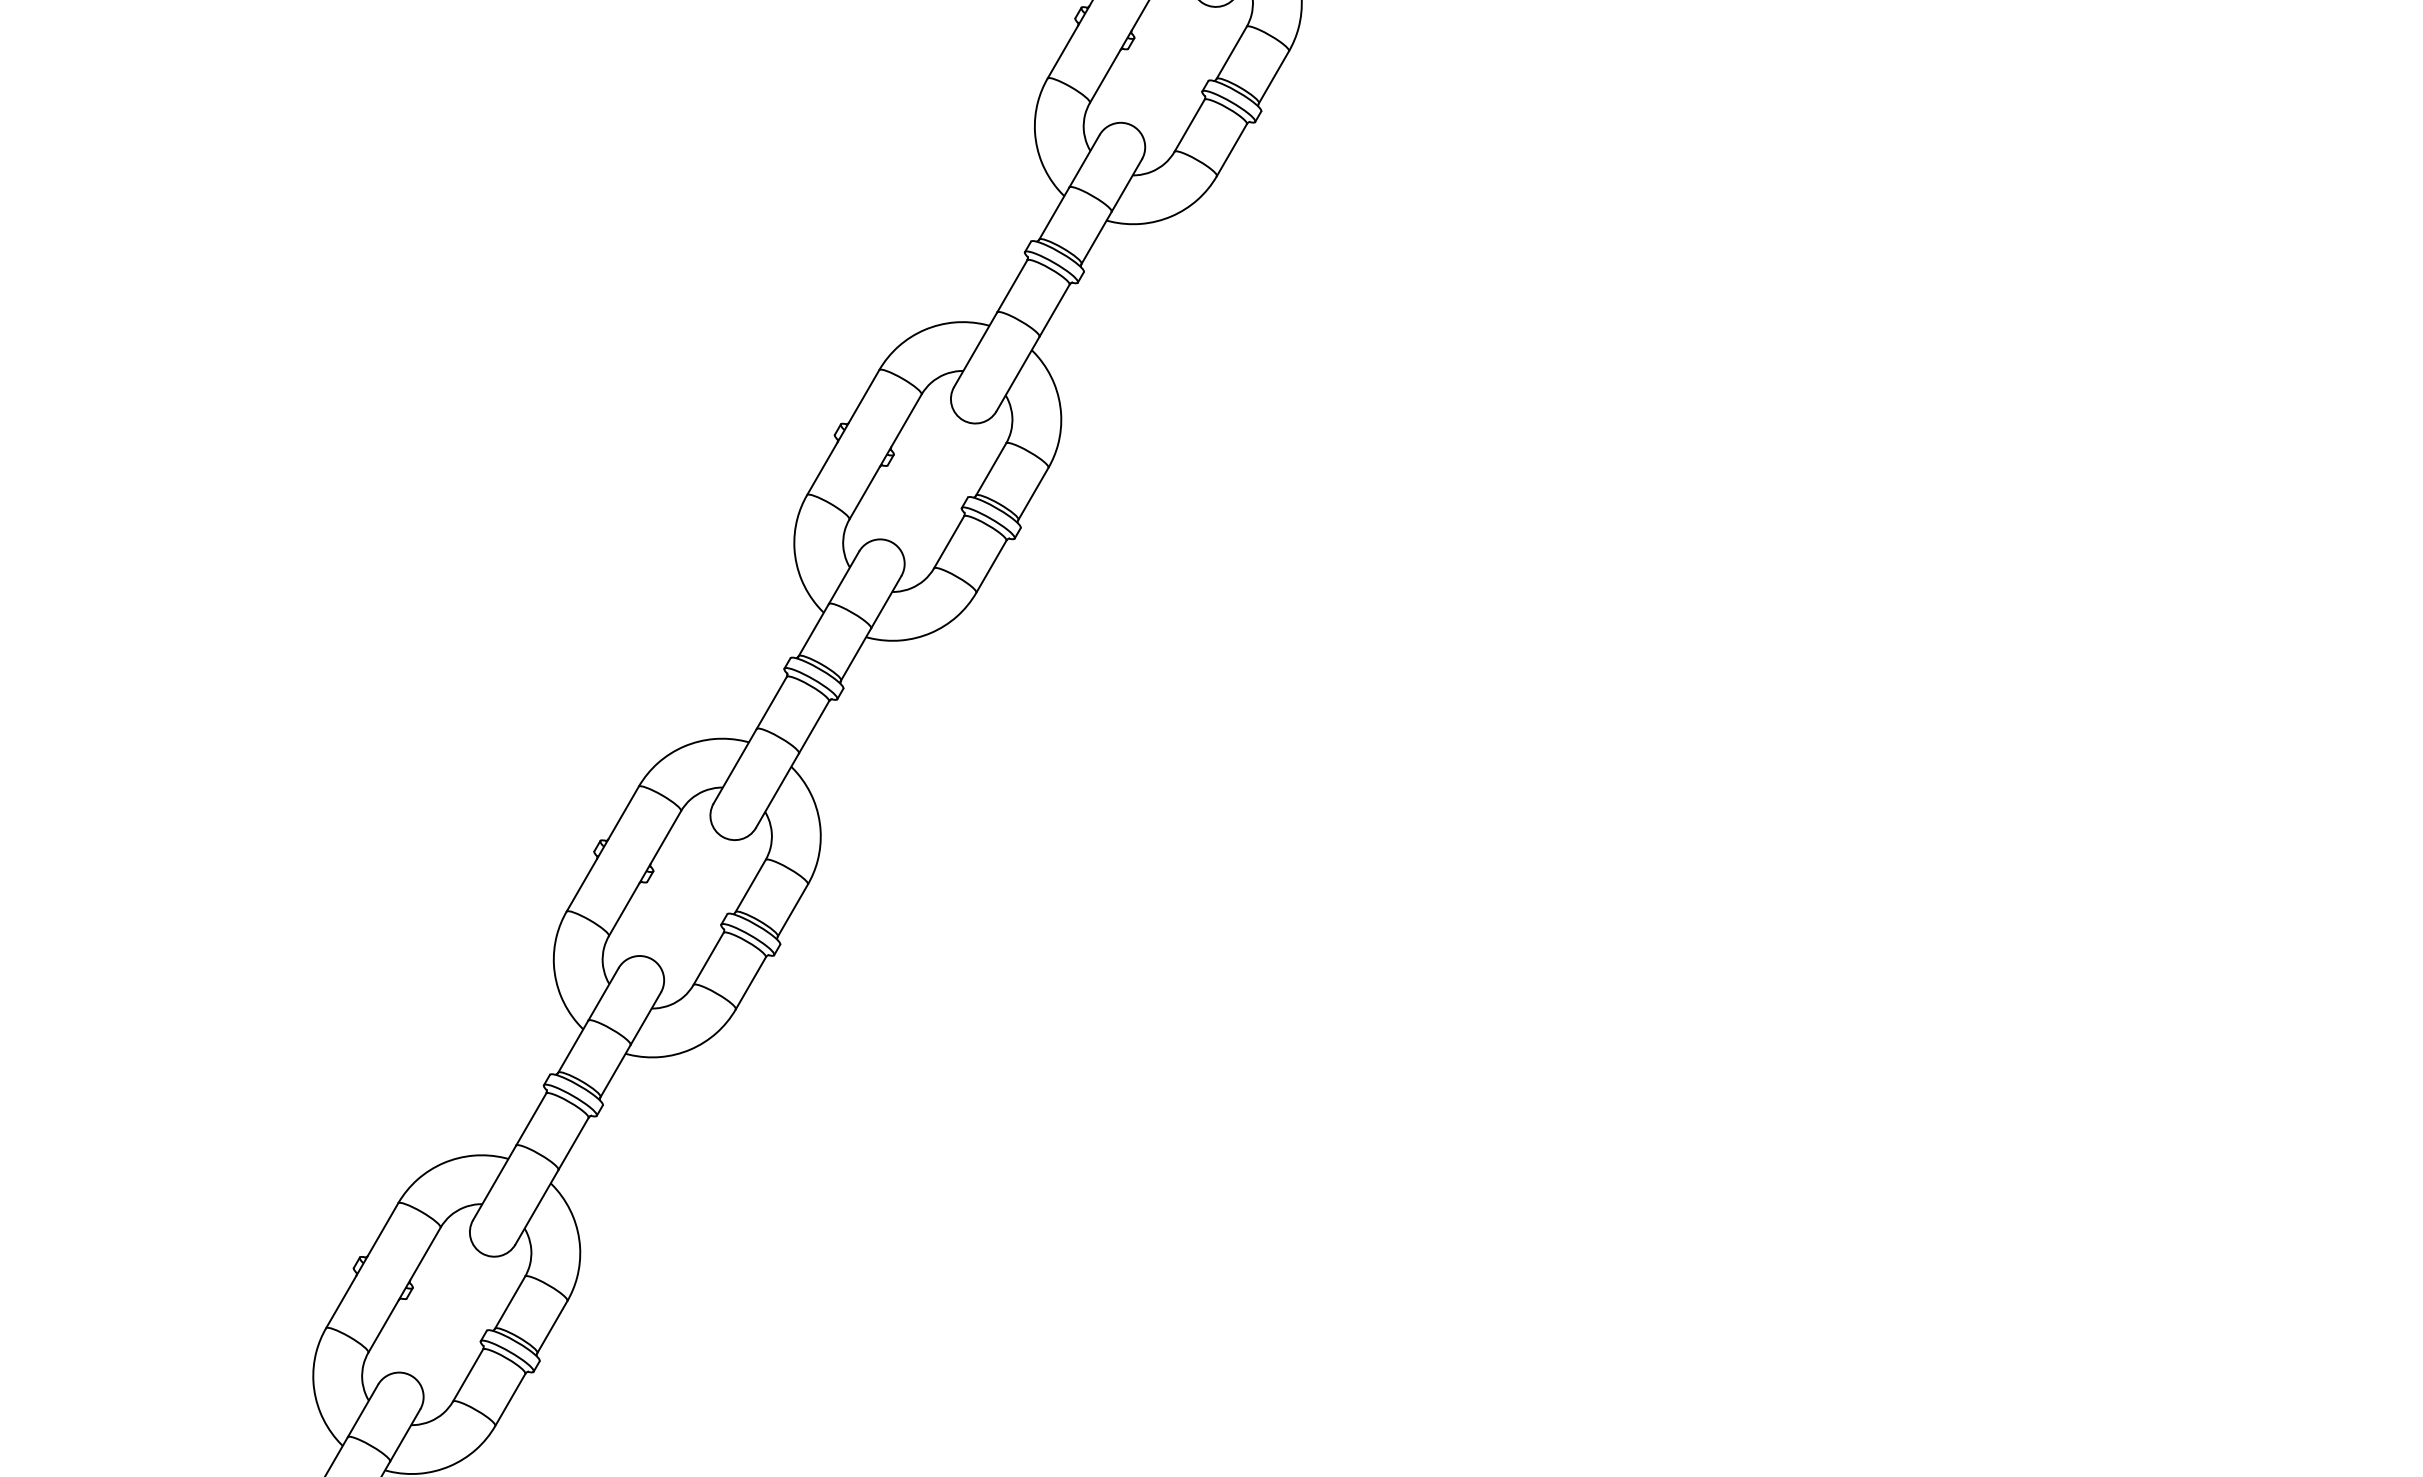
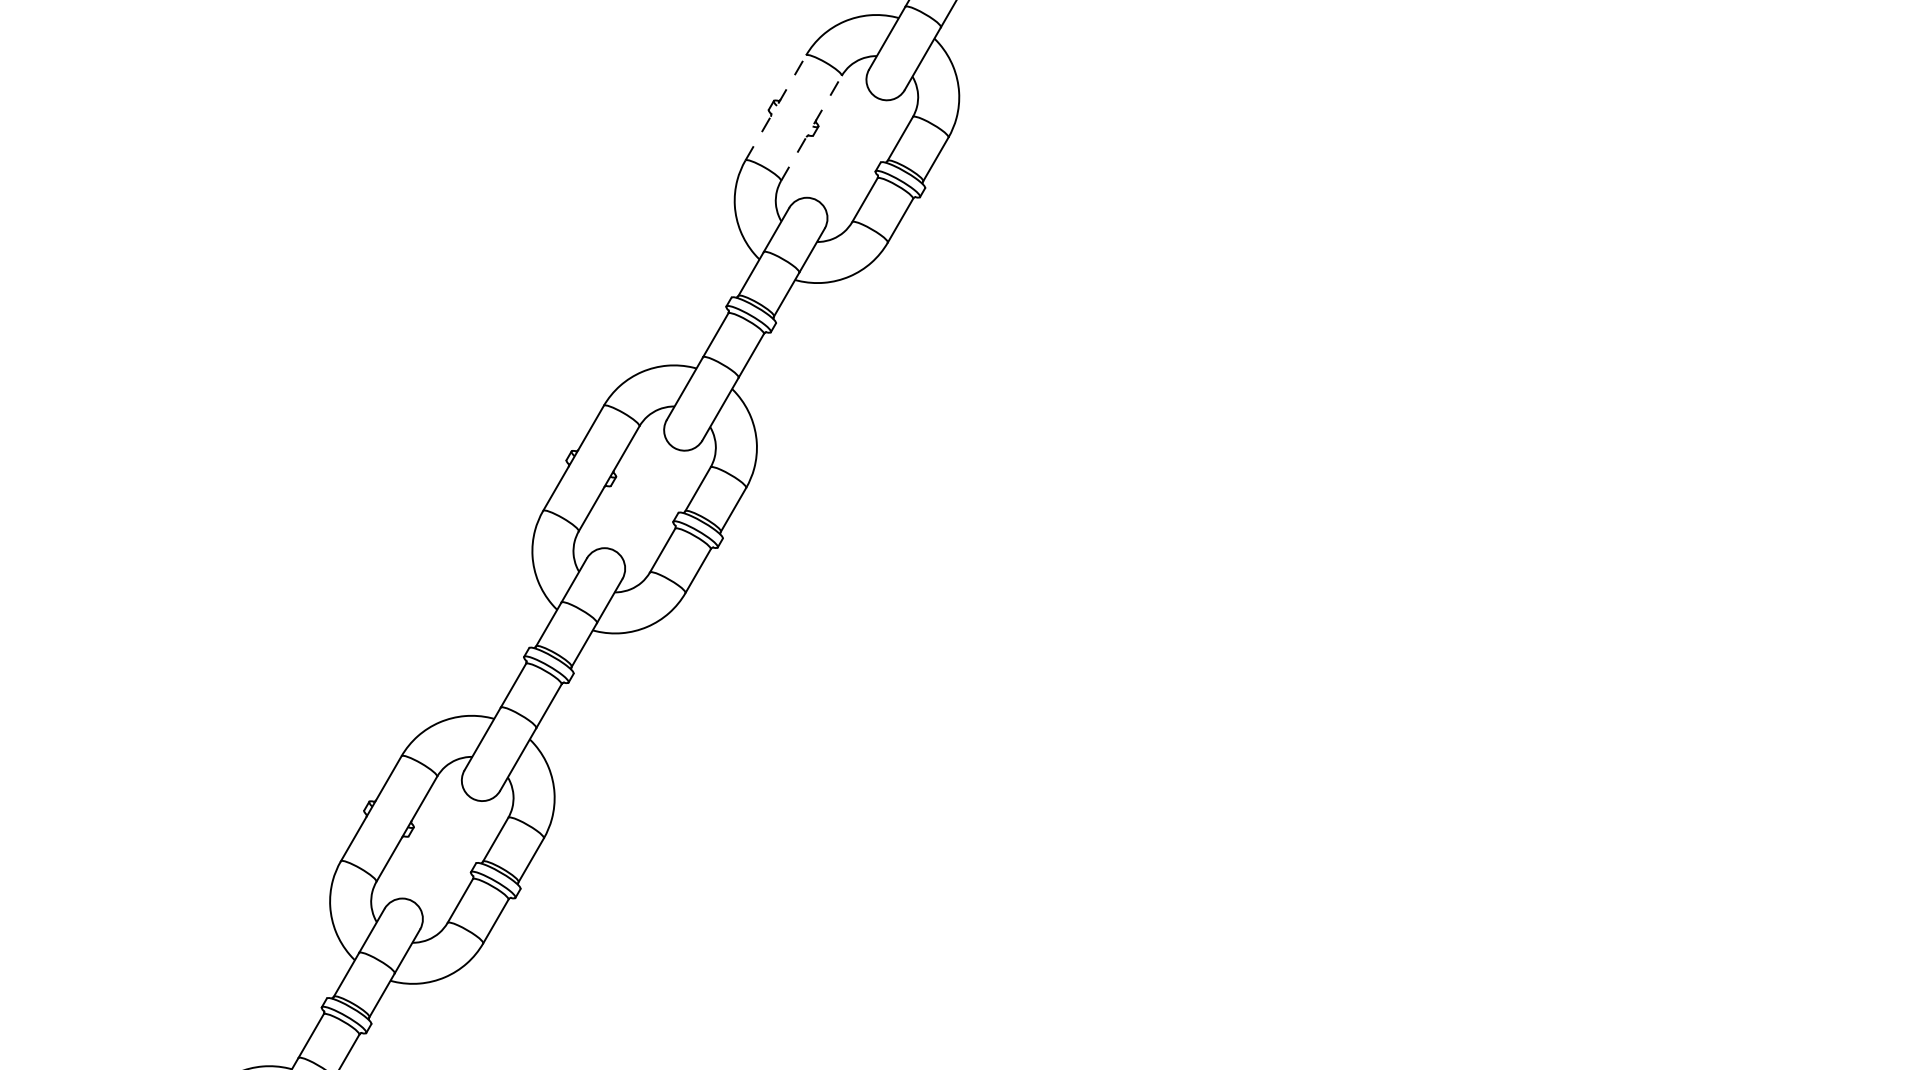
line: (843, 432) -> (776, 107), solid -> dashed
line: (885, 456) -> (811, 128), solid -> dashed

